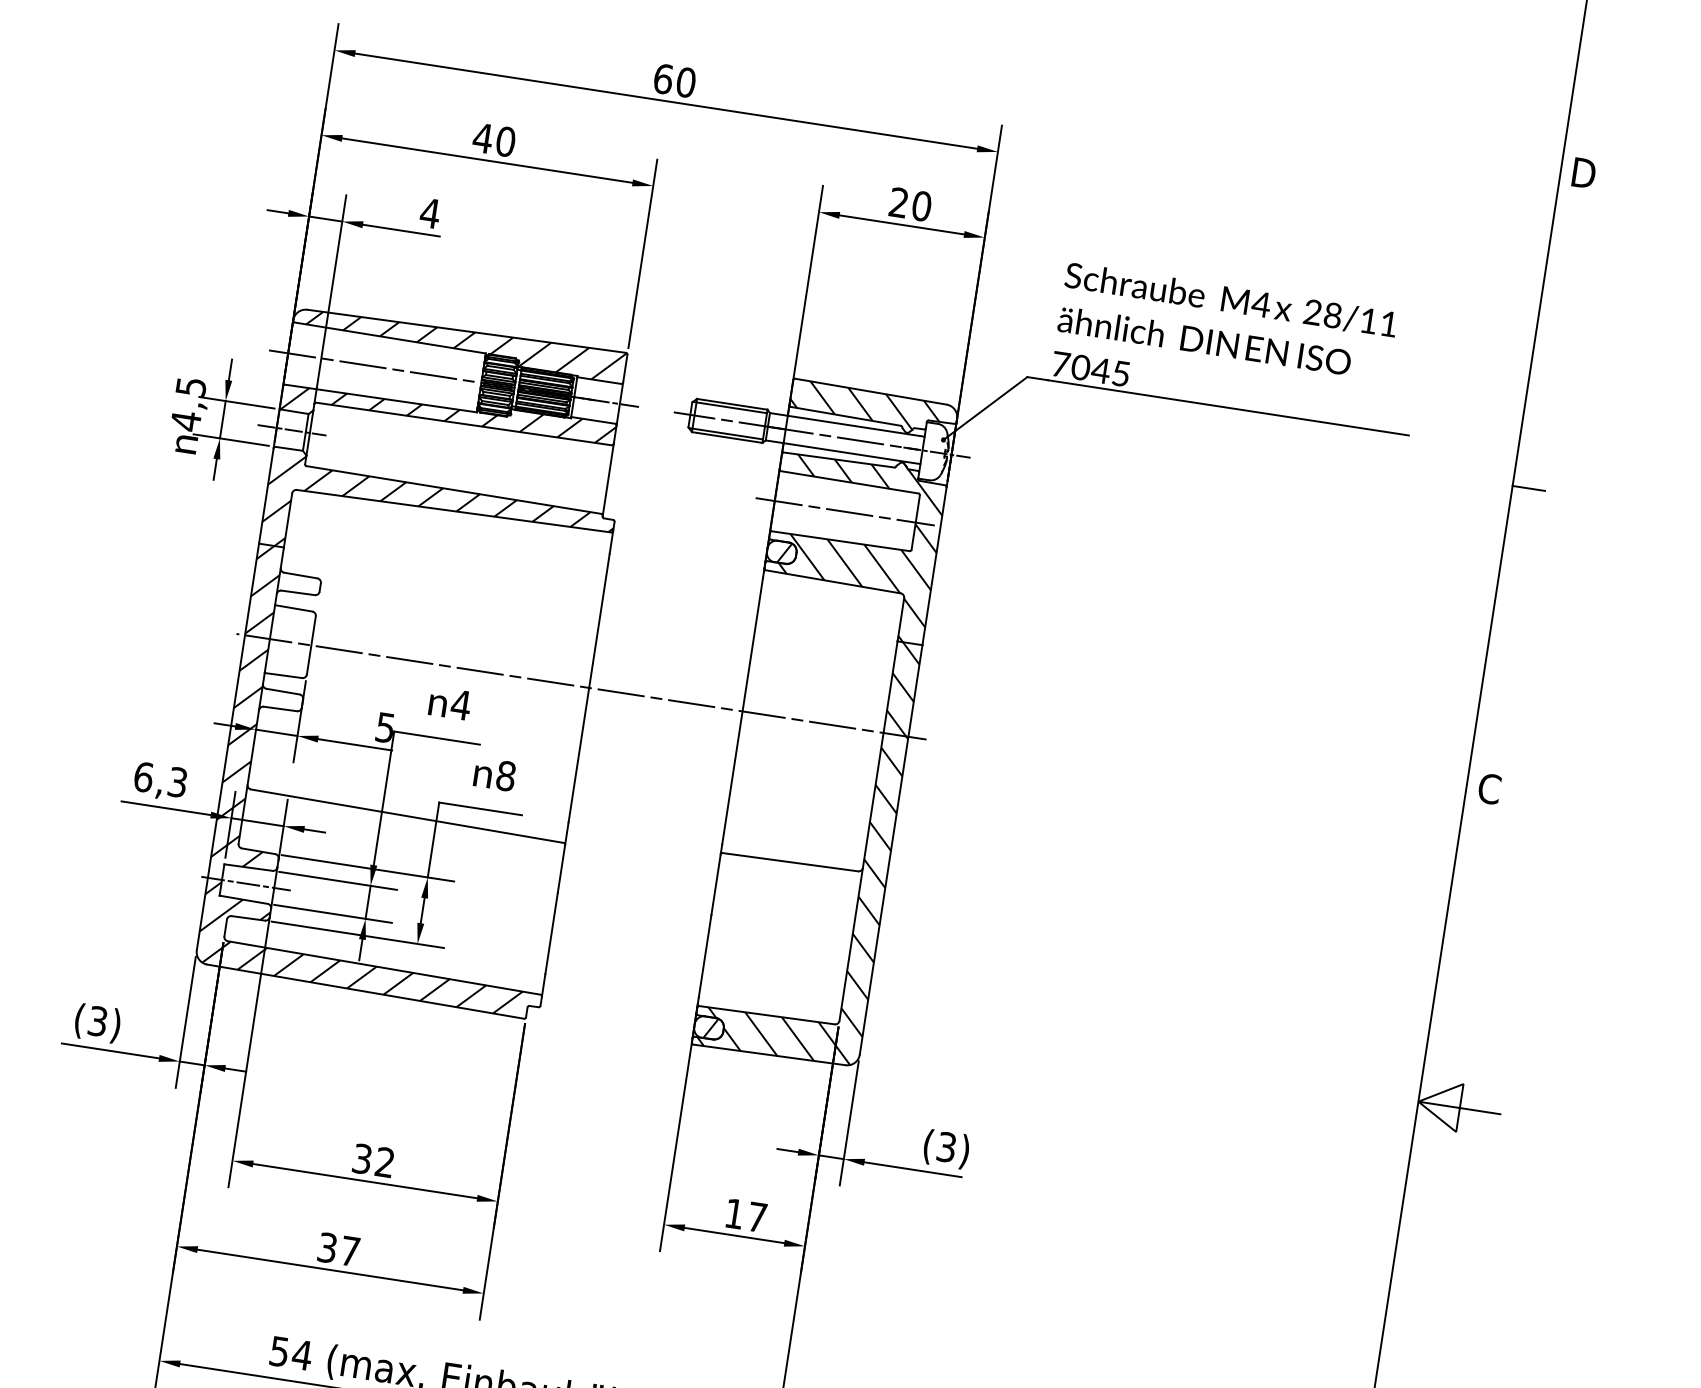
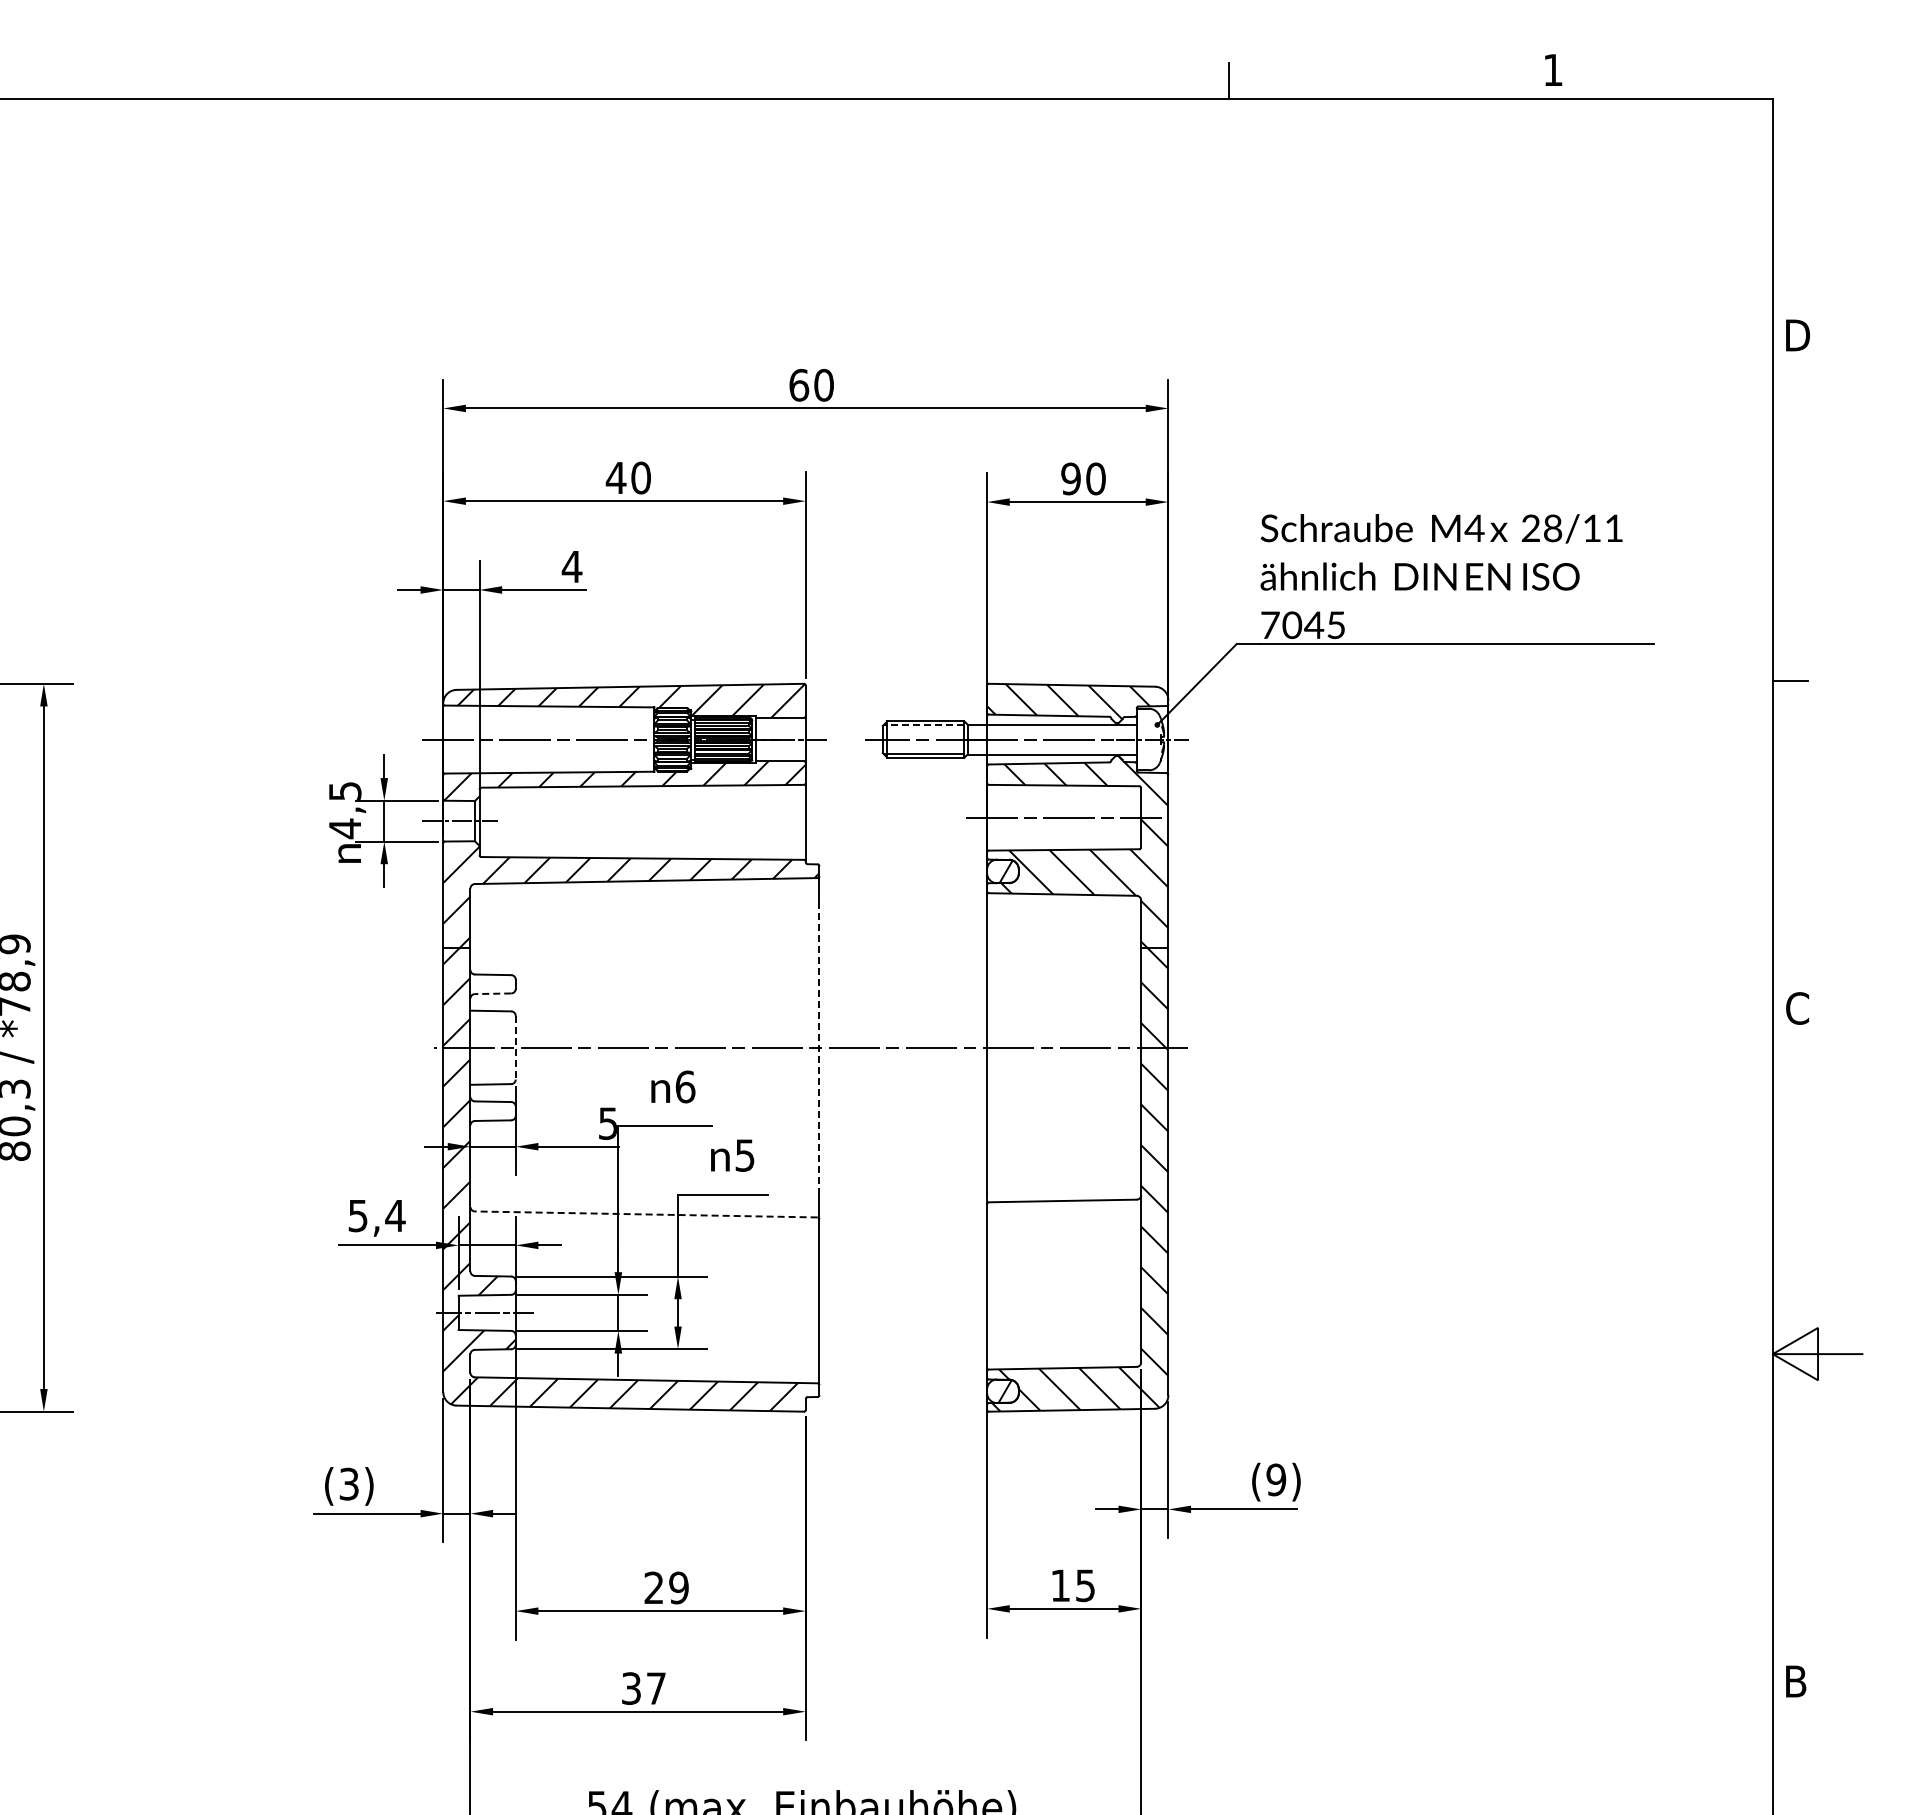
text: (898, 202) -> (1070, 478), 20 -> 90
line: (729, 407) -> (923, 725), solid -> dashed
line: (297, 592) -> (492, 993), solid -> dashed
line: (311, 645) -> (515, 1047), solid -> dashed
line: (589, 687) -> (819, 1047), solid -> dashed
text: (461, 704) -> (685, 1086), 4 -> 6
text: (505, 776) -> (744, 1155), 8 -> 5
text: (160, 779) -> (376, 1215), 6,3 -> 5,4
line: (406, 816) -> (645, 1214), solid -> dashed
text: (946, 1146) -> (1276, 1479), (3) -> (9)
text: (373, 1160) -> (666, 1587), 32 -> 29
text: (757, 1217) -> (1085, 1585), 17 -> 15

